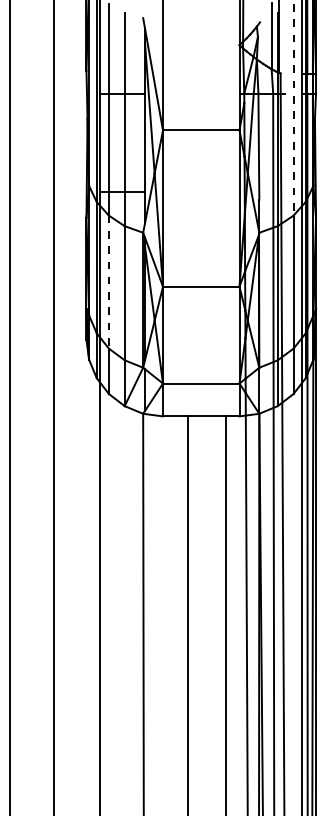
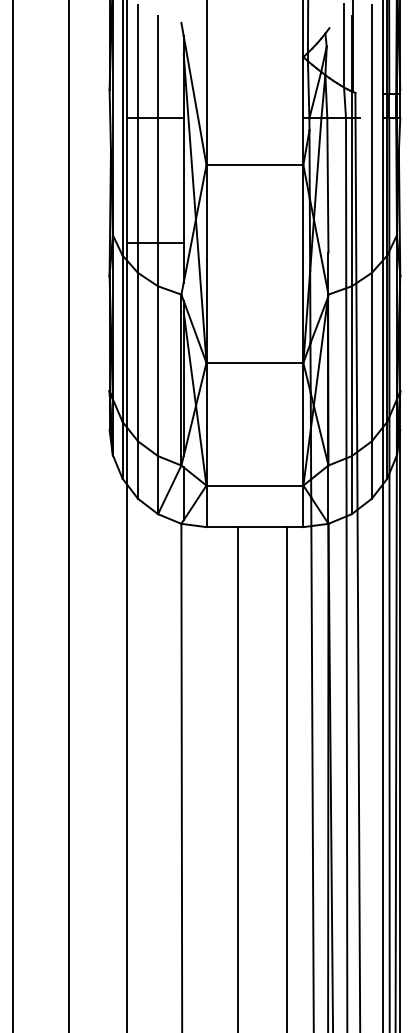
line: (293, 109) -> (371, 138), dashed -> solid
line: (108, 282) -> (137, 357), dashed -> solid

